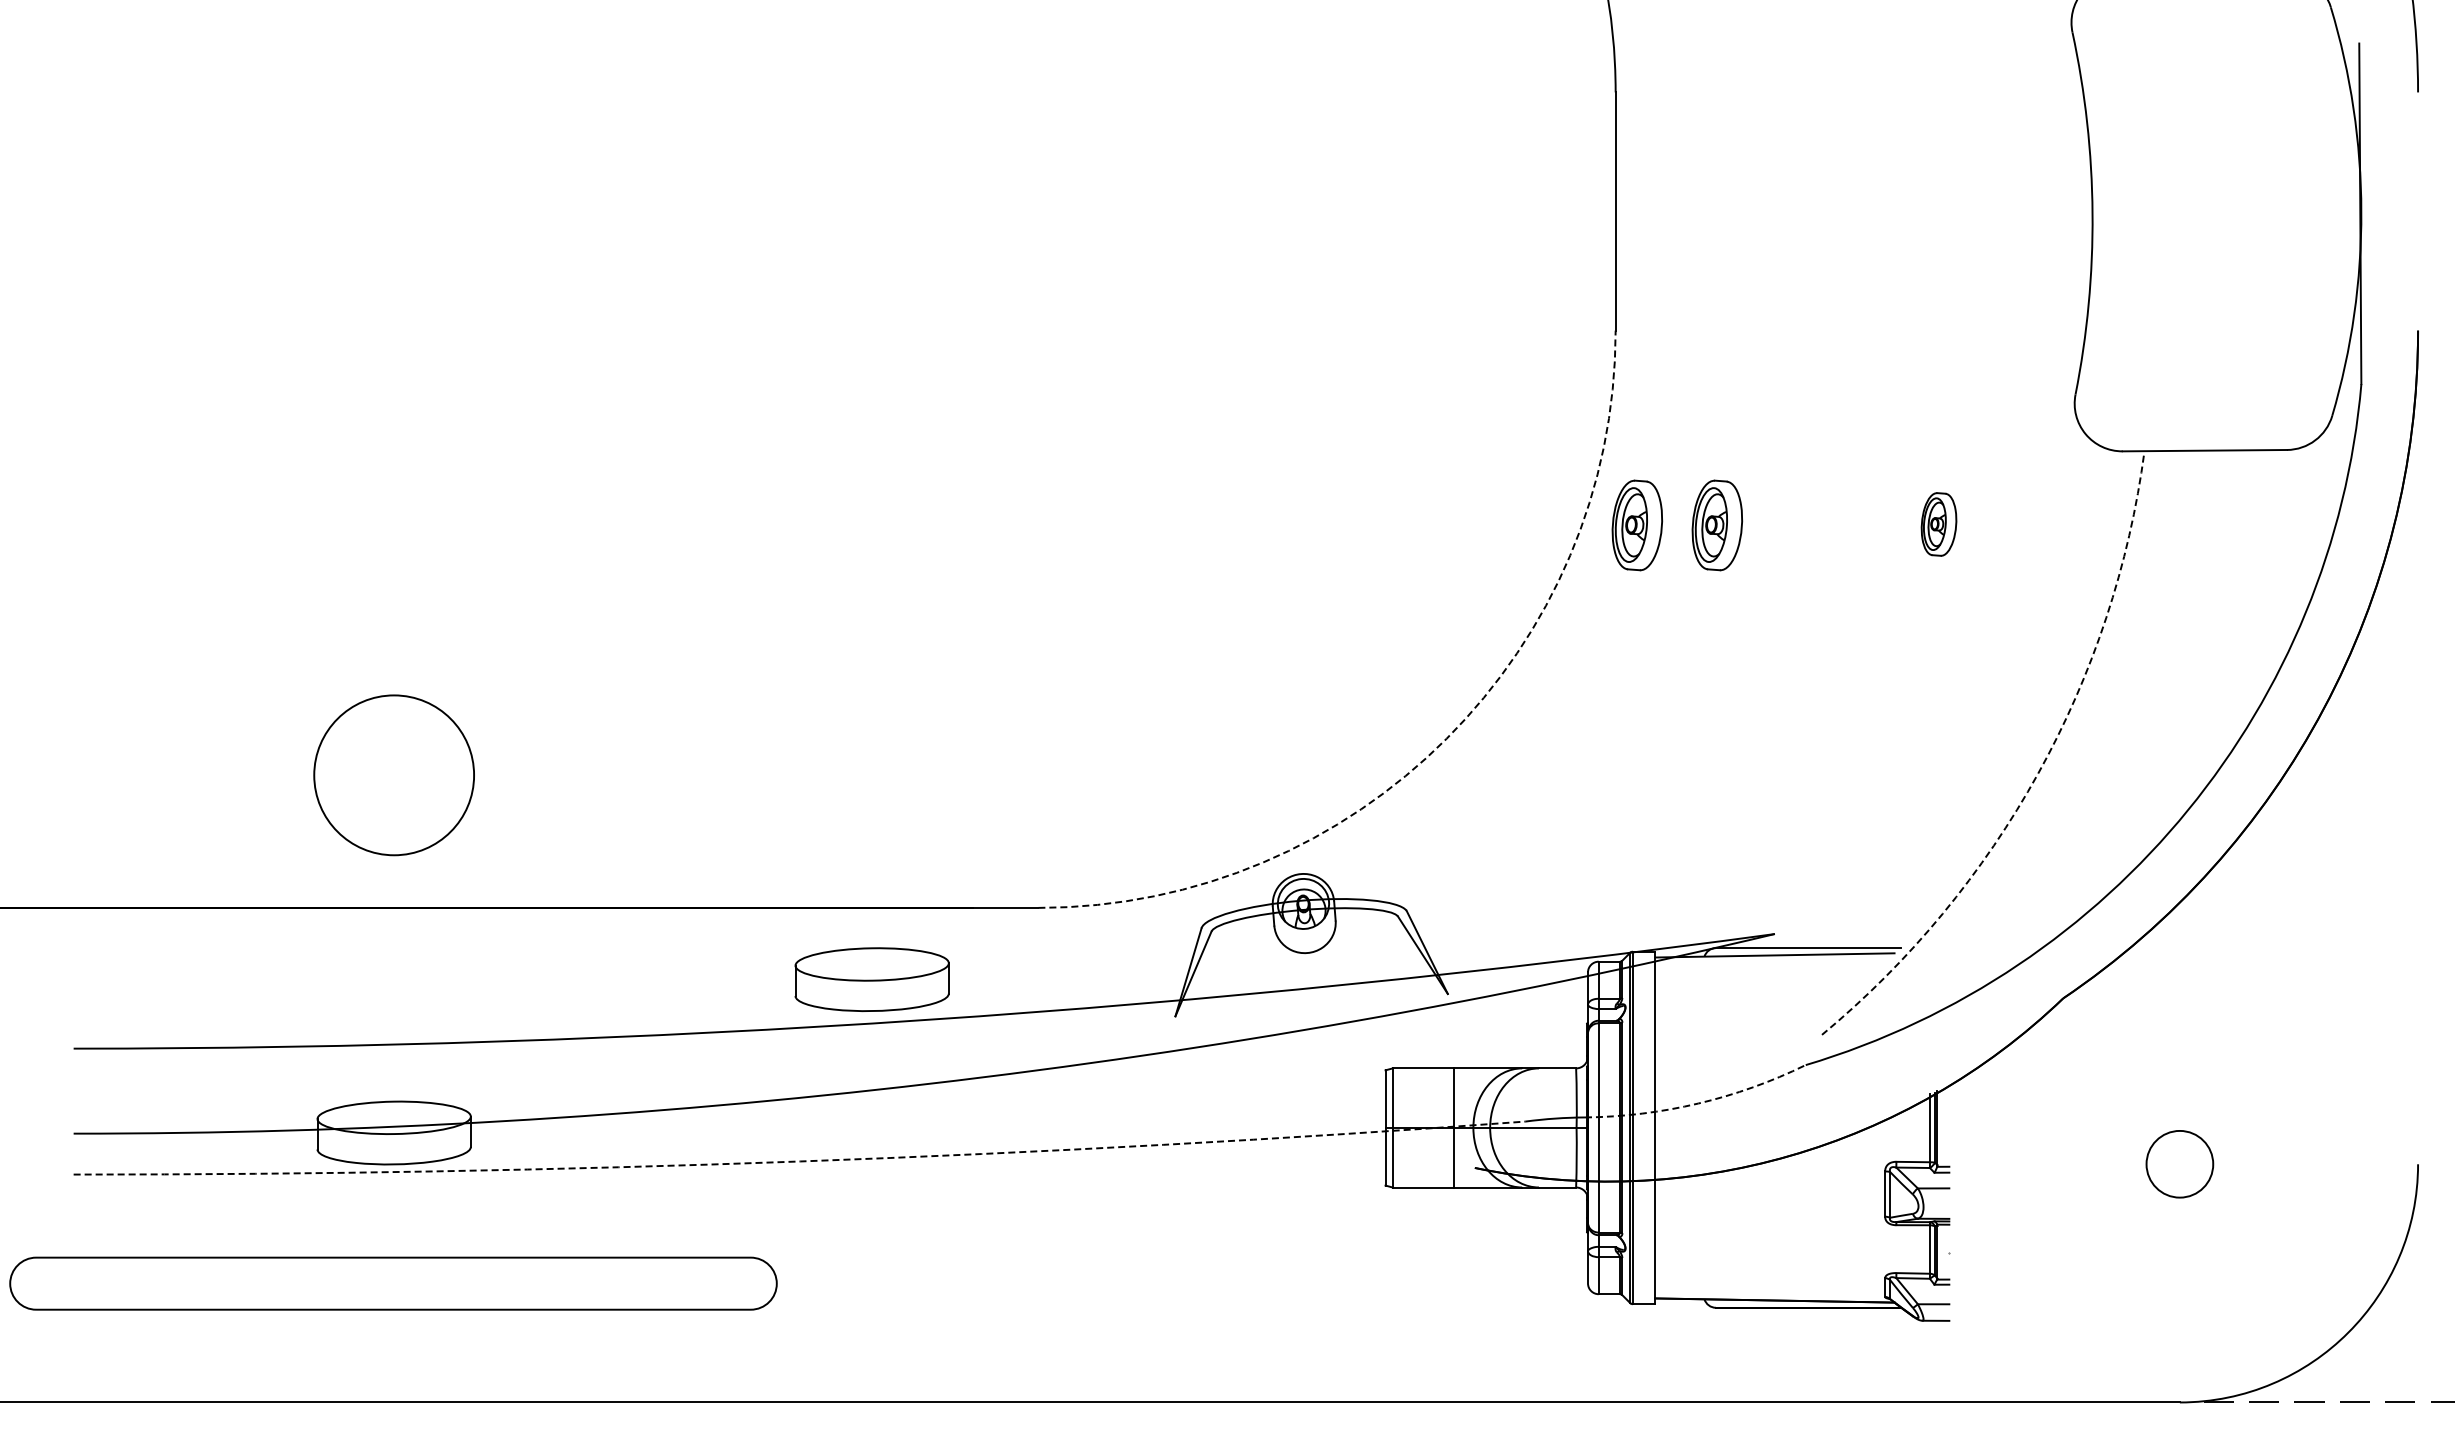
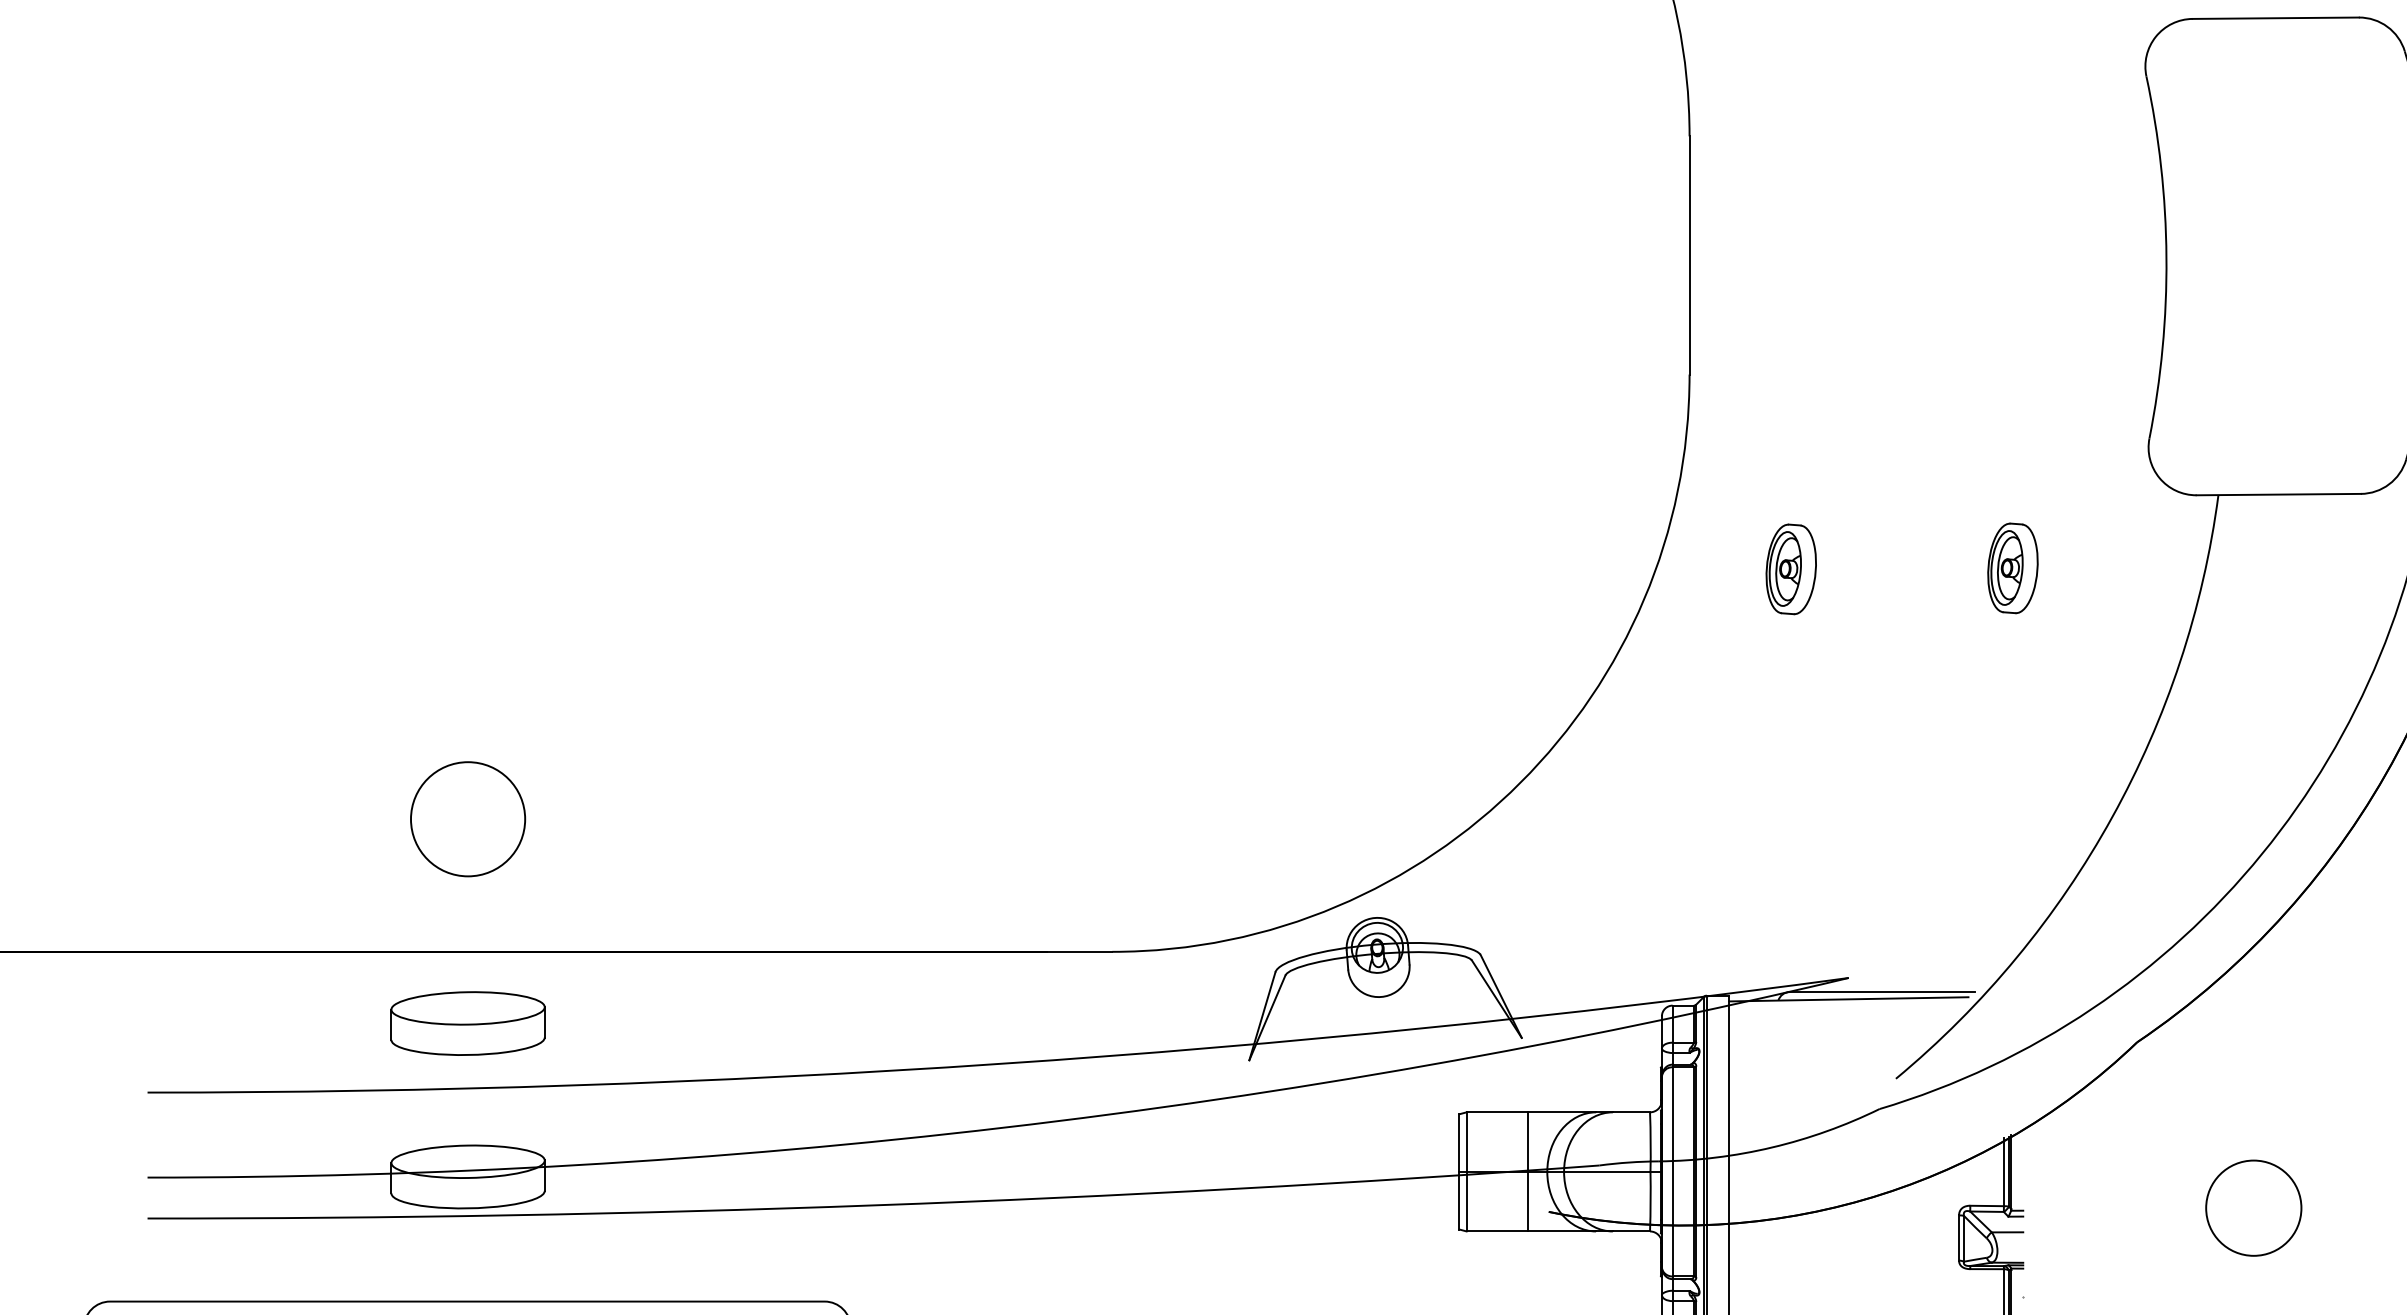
part: (1938, 524) -> (2012, 568), size x1.43
part: (1637, 525) -> (1711, 569), removed
arc: (1446, 738) -> (1520, 782), dashed -> solid
arc: (2038, 773) -> (2112, 817), dashed -> solid
circle: (394, 775) -> (468, 819), size x0.71
part: (871, 979) -> (467, 1023), moved
arc: (1698, 1103) -> (1772, 1147), dashed -> solid
arc: (800, 1161) -> (874, 1205), dashed -> solid
circle: (2179, 1163) -> (2253, 1207), size x1.43

